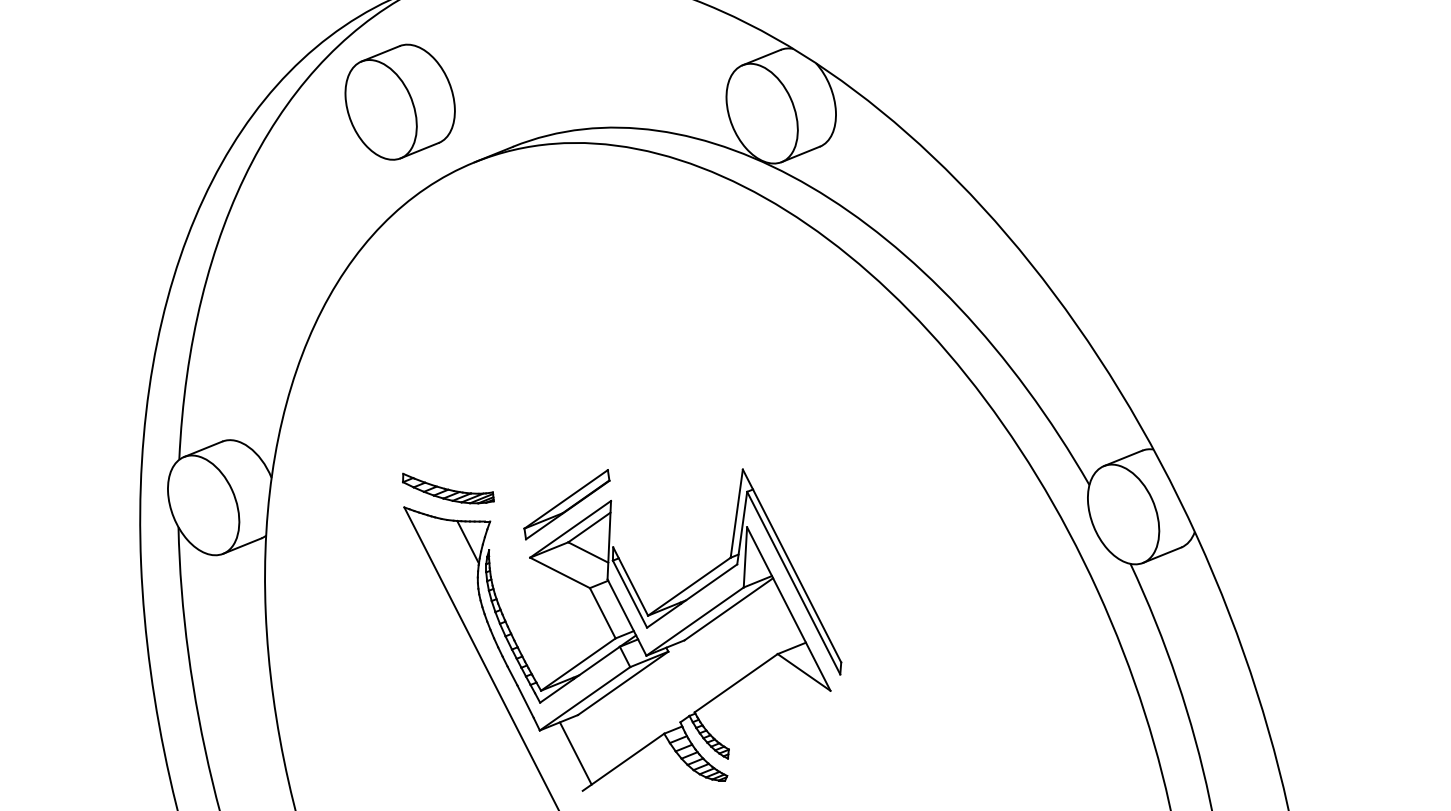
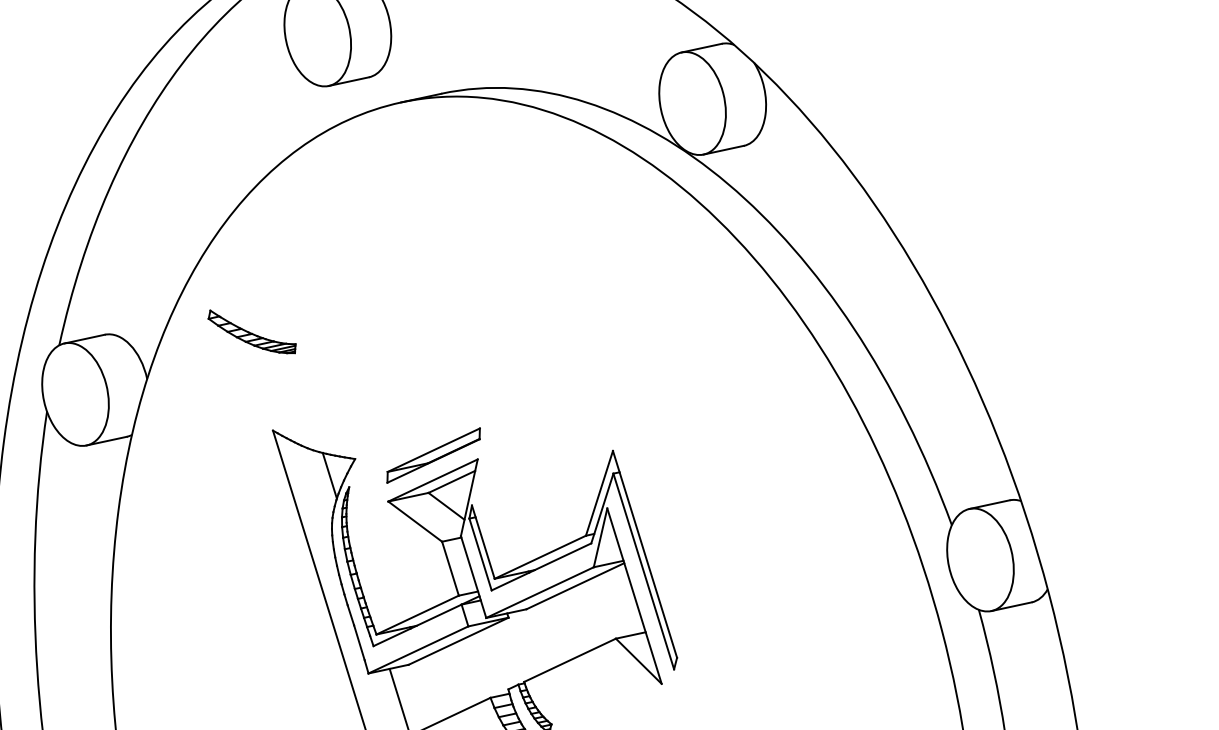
part: (448, 488) -> (252, 332), moved

